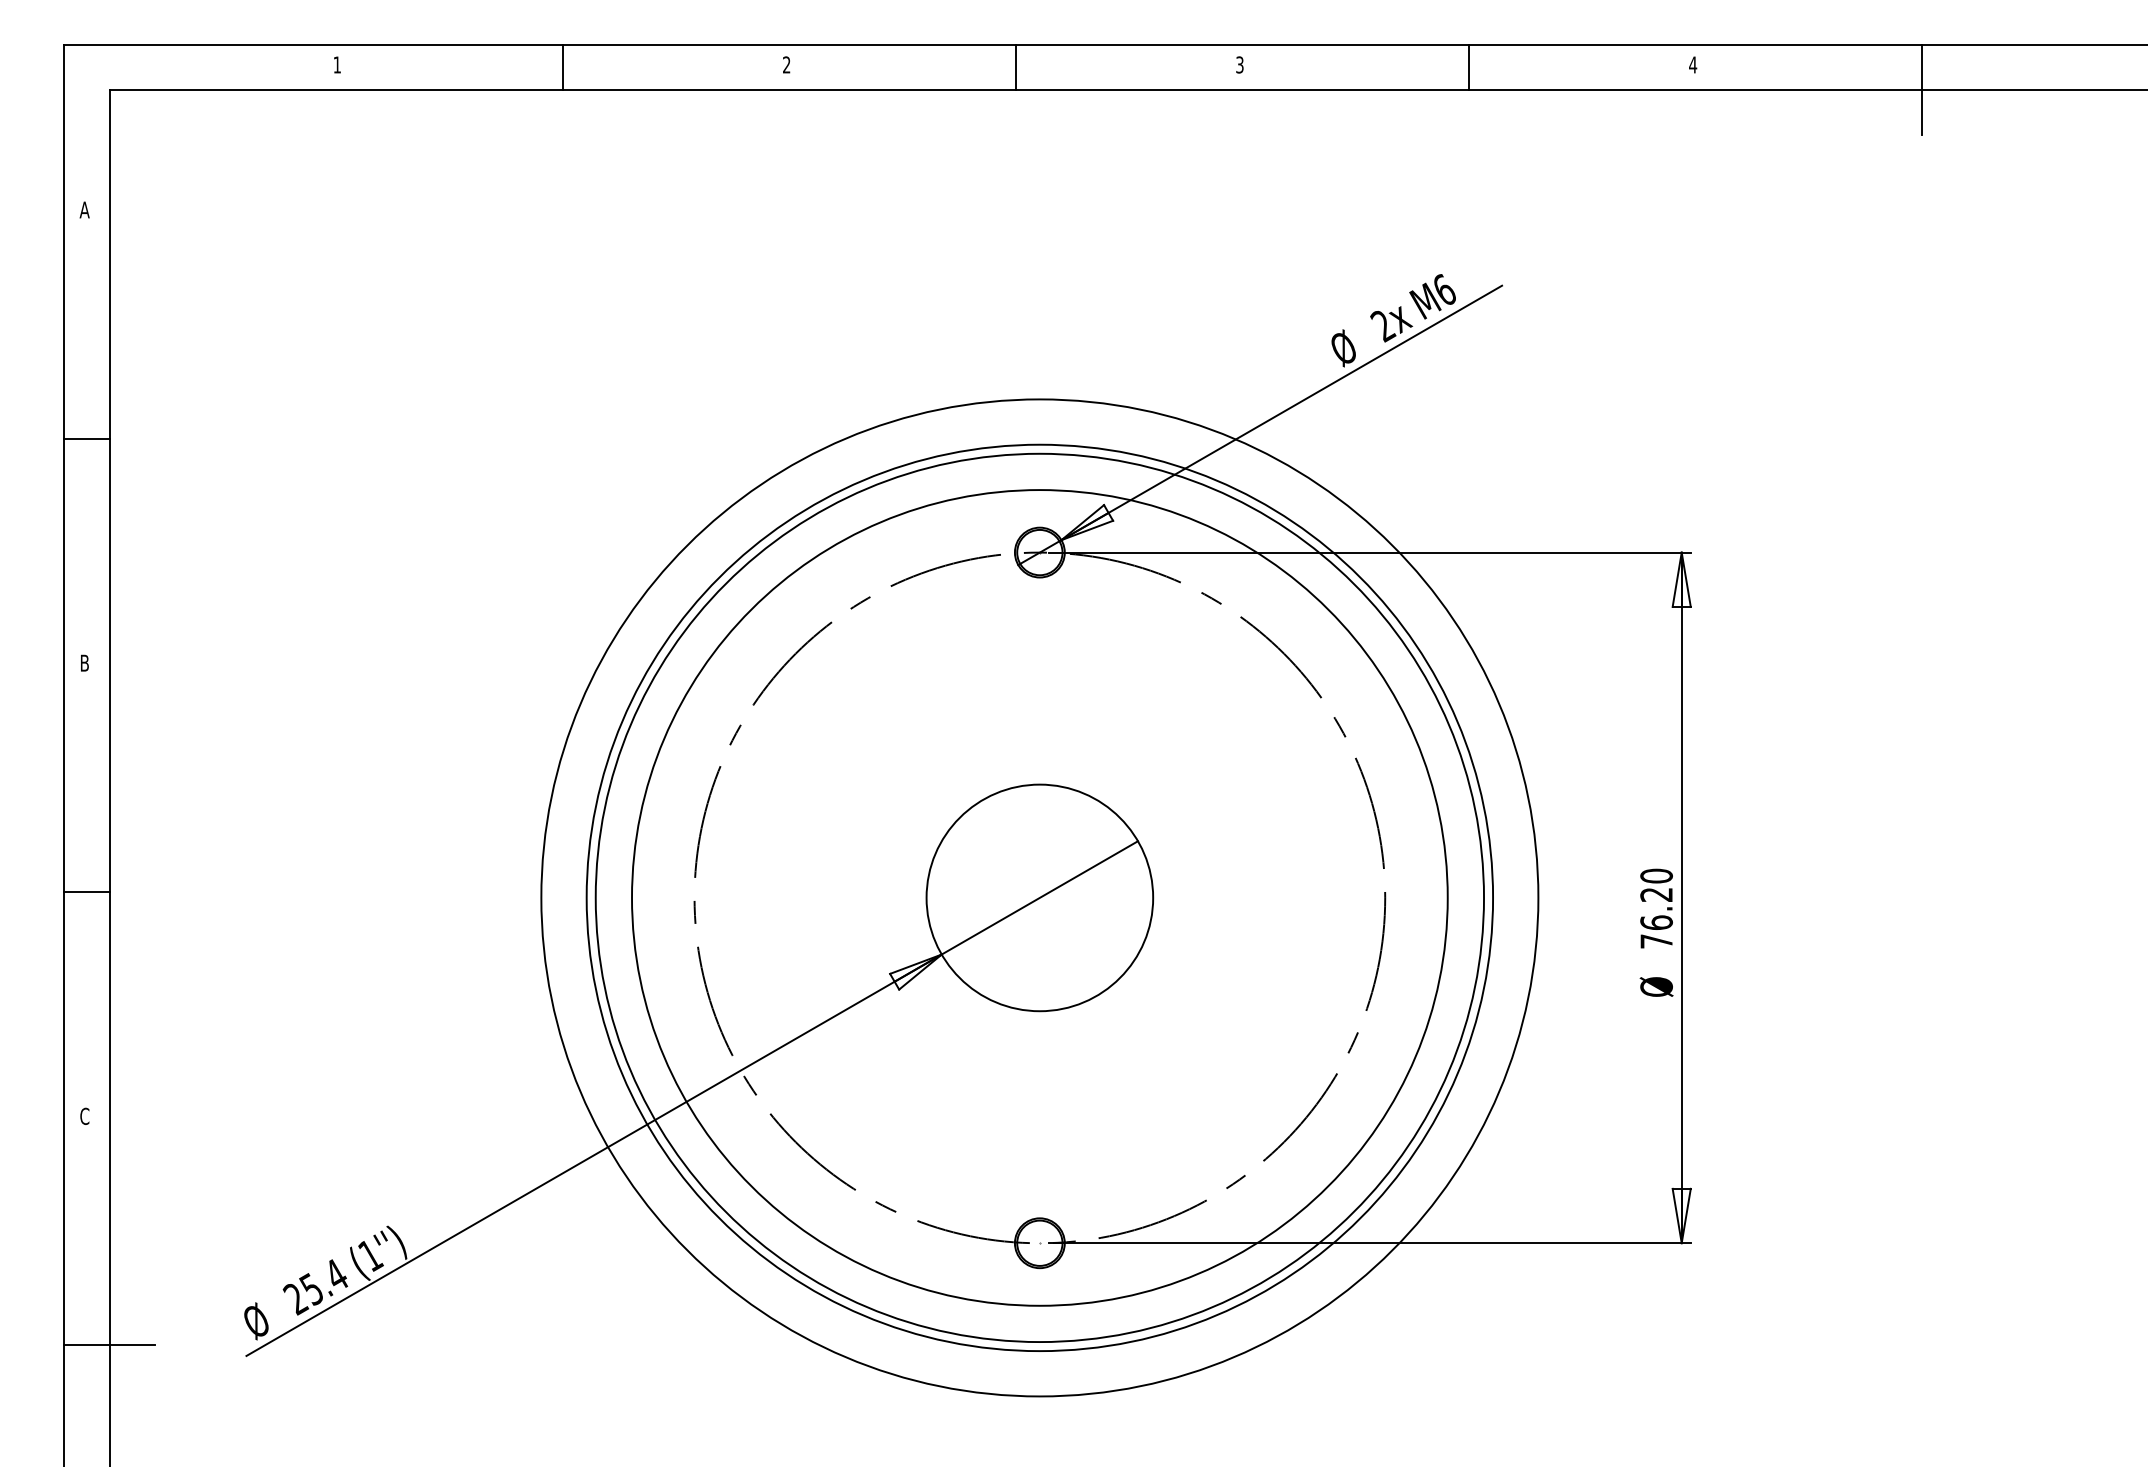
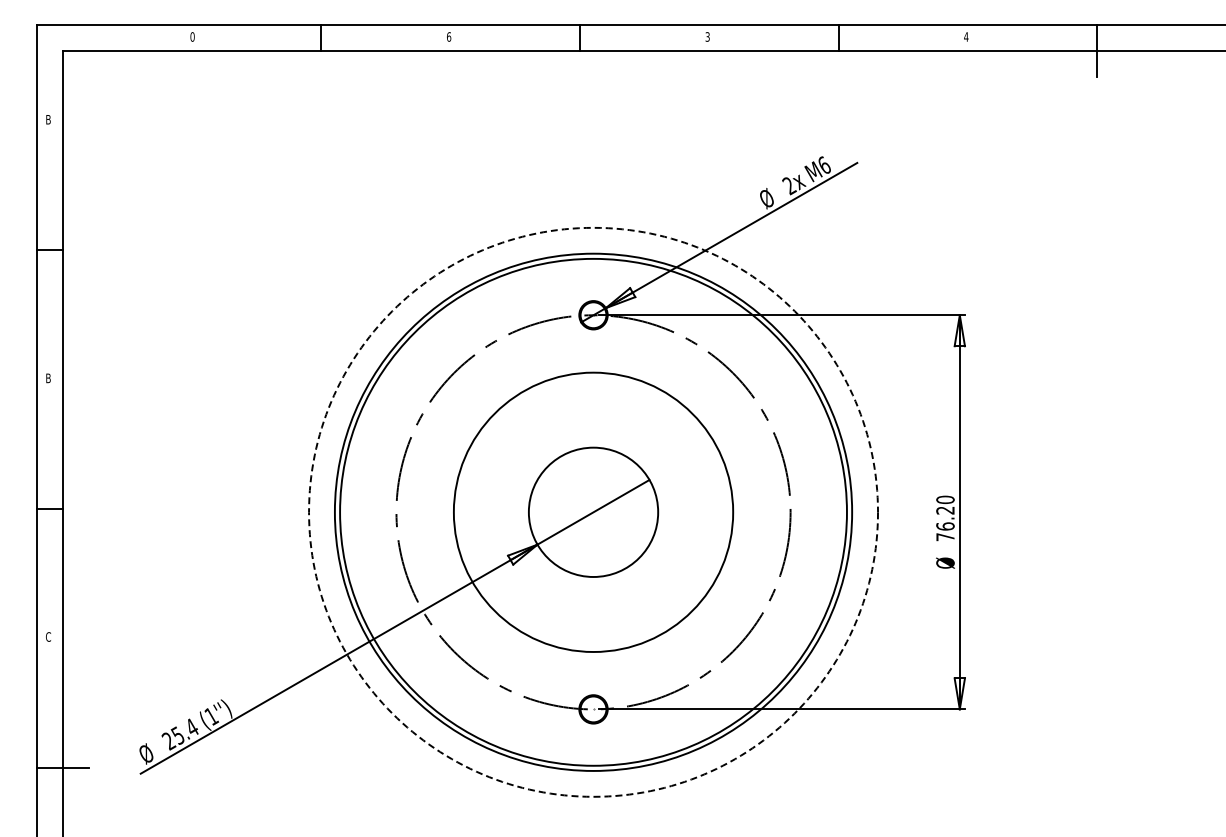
text: (337, 64) -> (192, 36), 1 -> 0
text: (787, 64) -> (449, 36), 2 -> 6
text: (84, 209) -> (48, 119), A -> B
circle: (1039, 896) -> (593, 511), solid -> dashed
circle: (1039, 898) -> (593, 512), size x0.6

